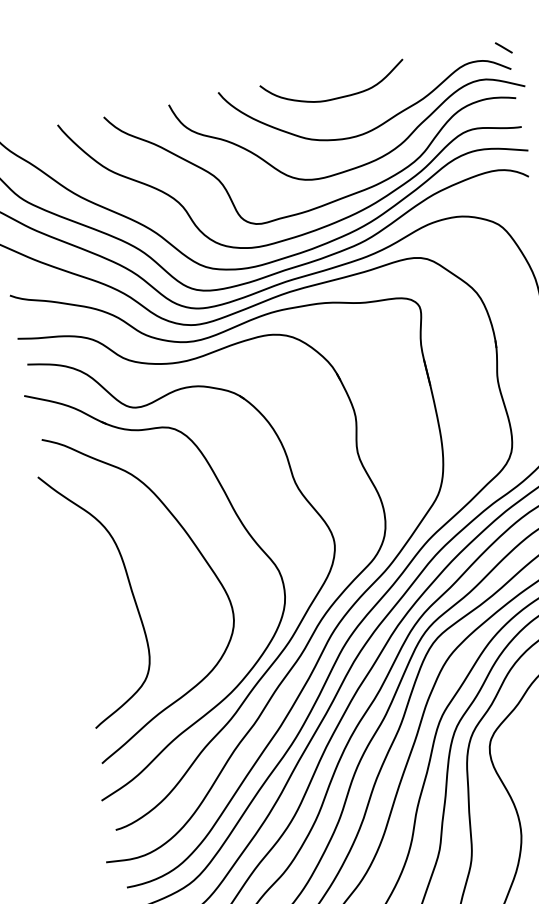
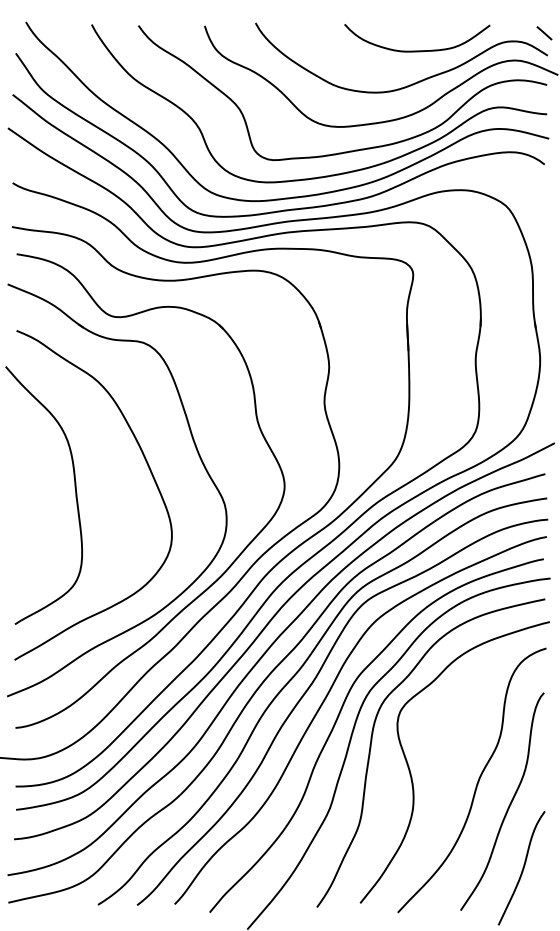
curve: (336, 97) -> (417, 50), moved

